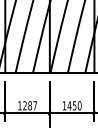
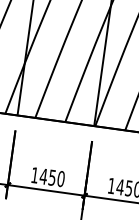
text: (30, 105) -> (53, 177), 1287 -> 1450

